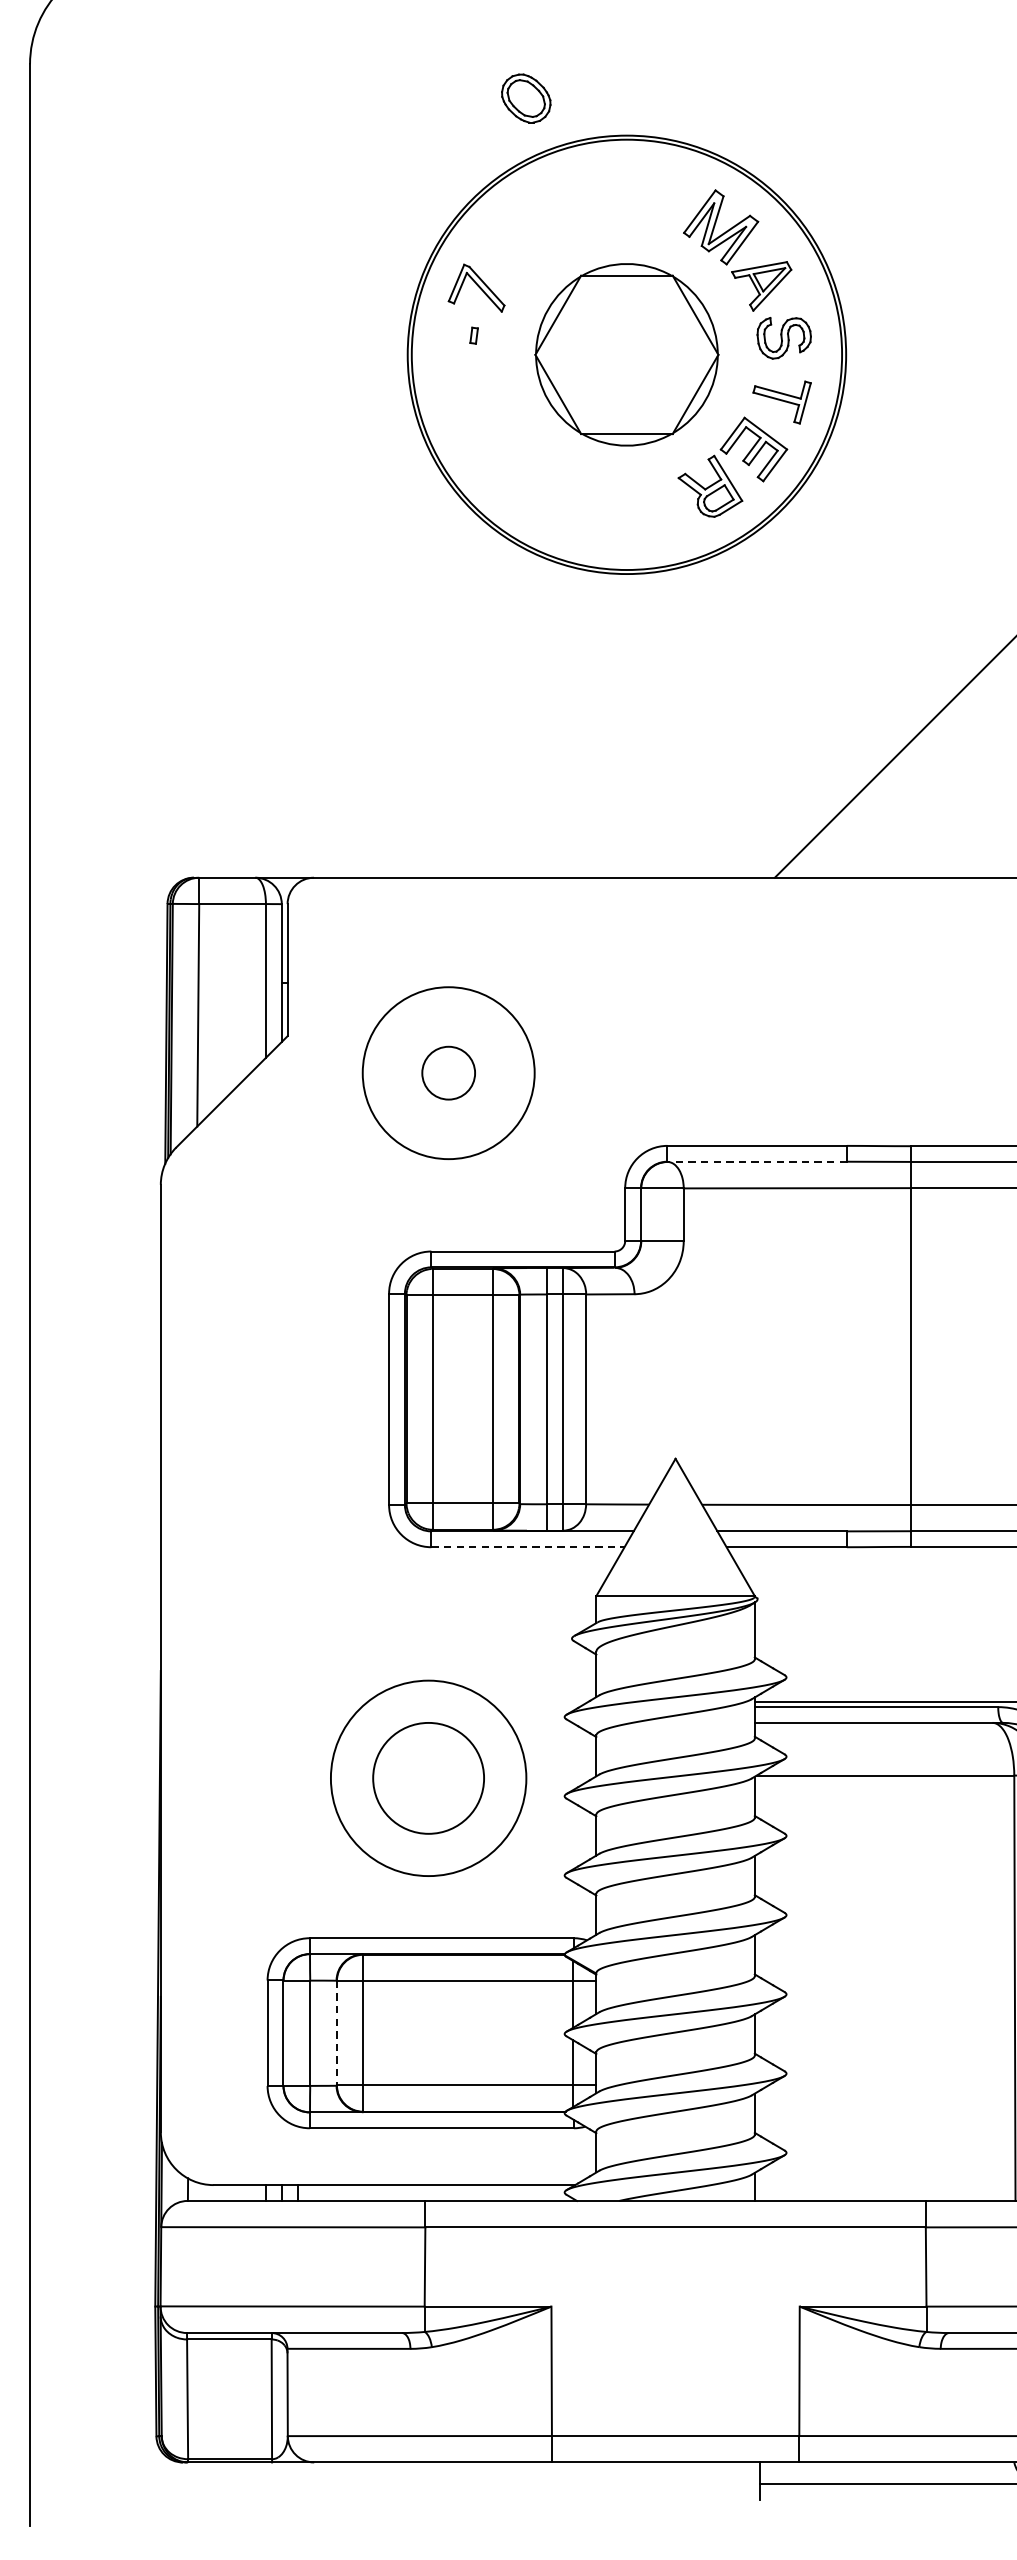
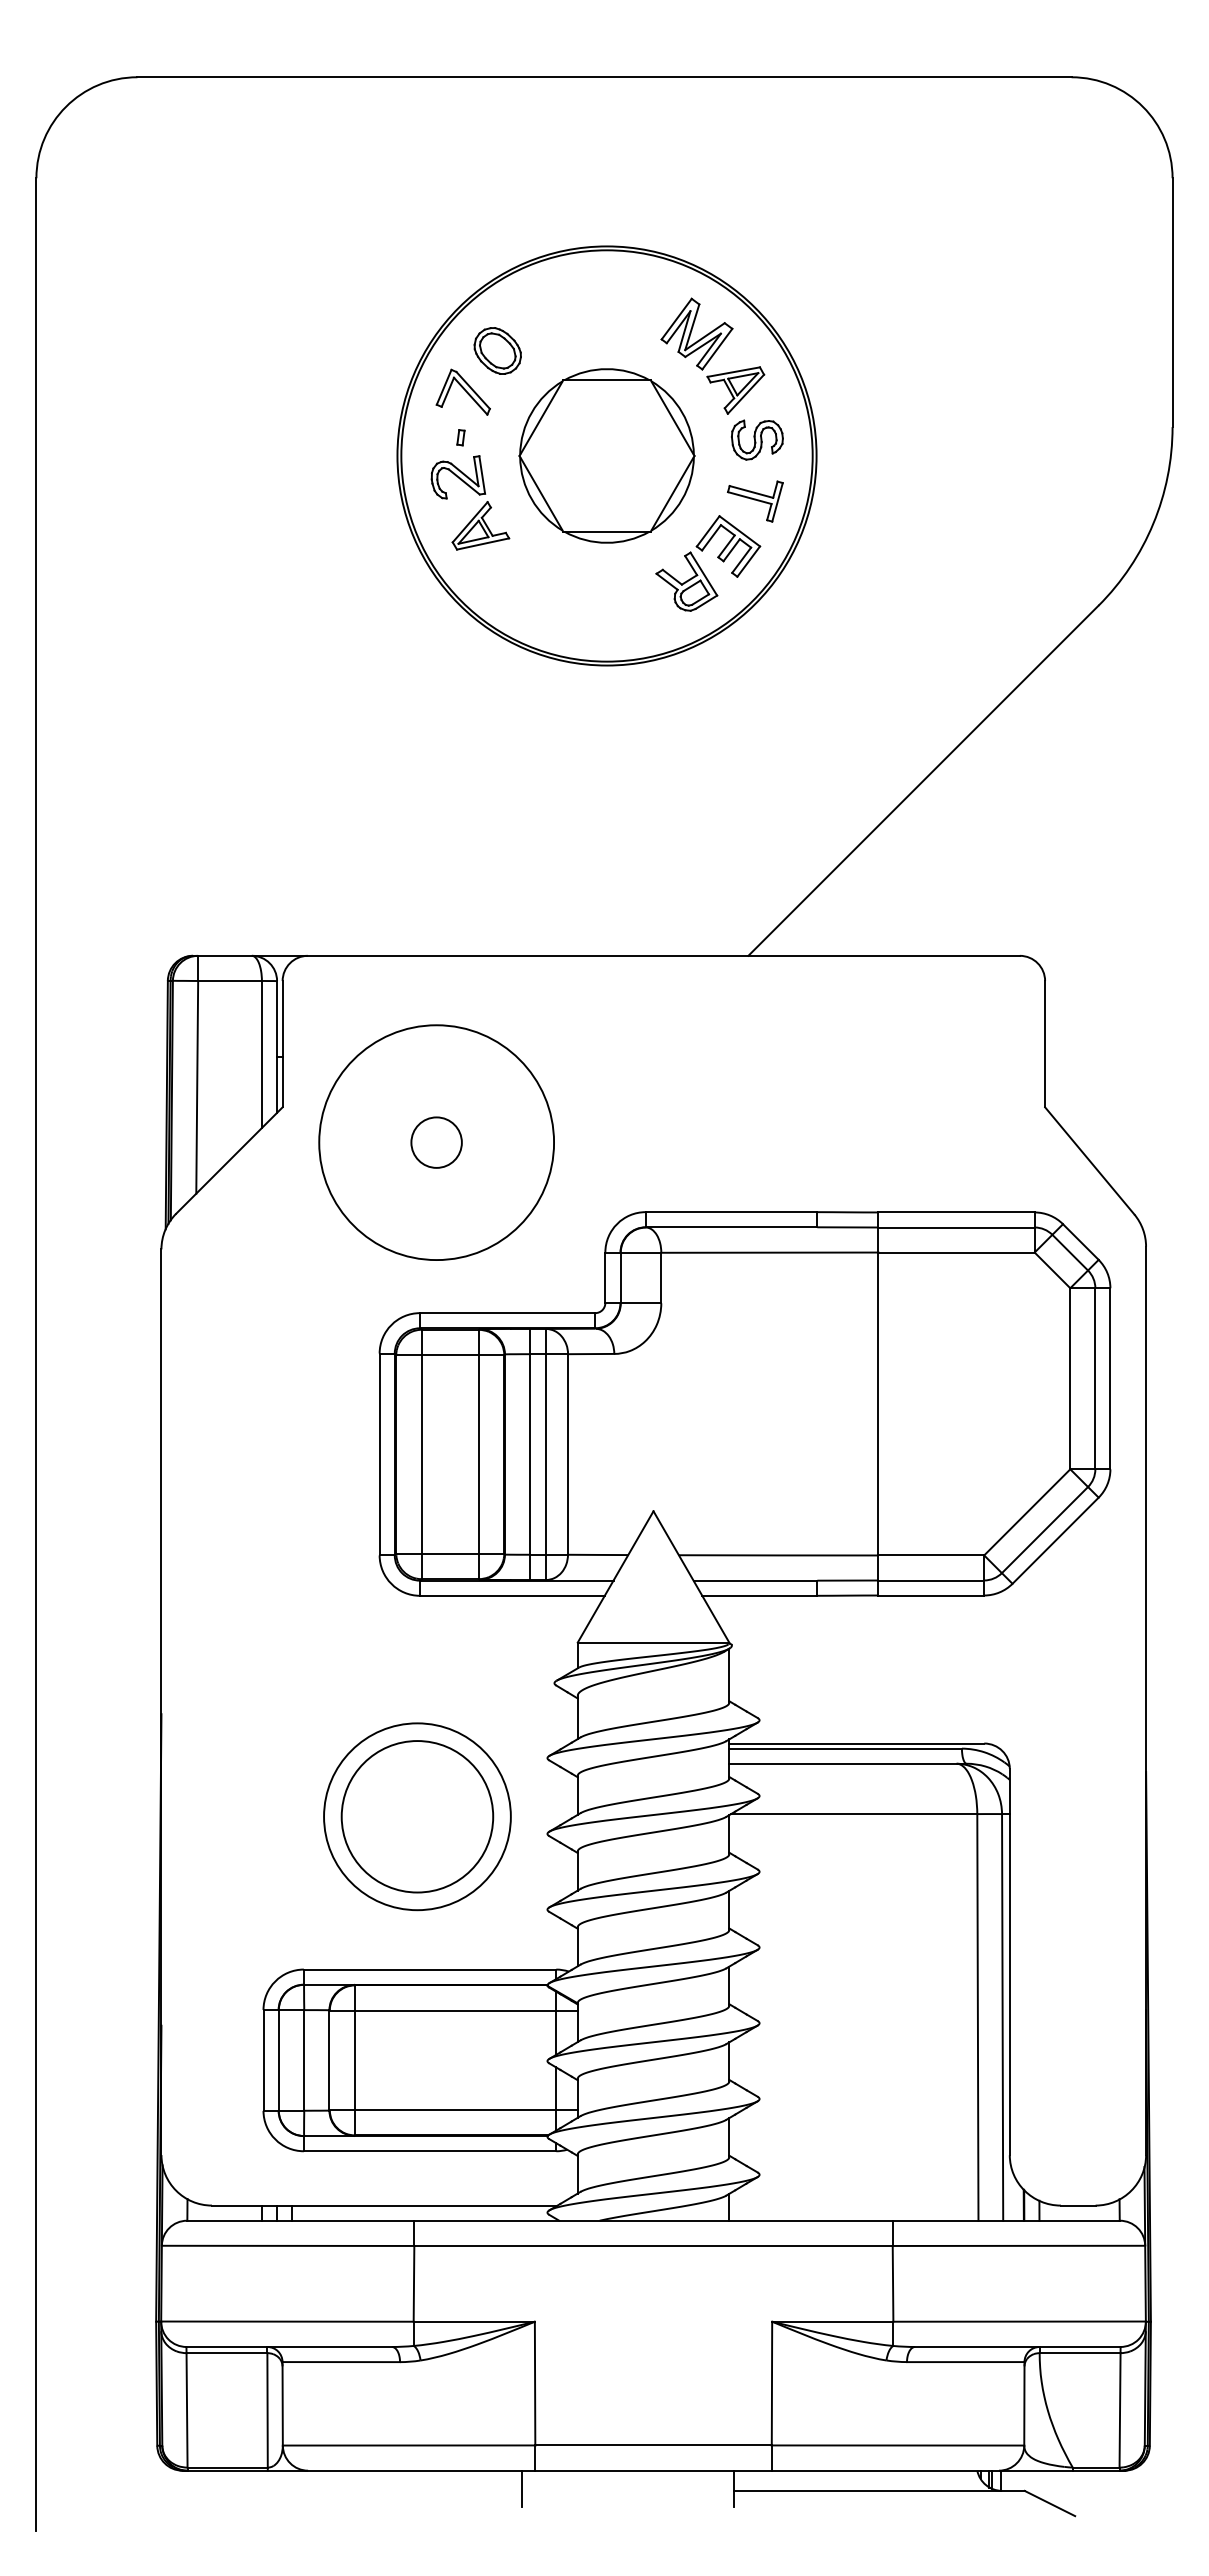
part: (525, 98) -> (497, 350), moved
part: (490, 394) -> (476, 493), added
circle: (448, 1073) -> (436, 1142), size x1.43
line: (757, 1161) -> (731, 1227), dashed -> solid
line: (528, 1546) -> (512, 1595), dashed -> solid
circle: (428, 1778) -> (417, 1816), size x1.43
line: (336, 2033) -> (329, 2060), dashed -> solid
line: (538, 2481) -> (522, 2488), added

